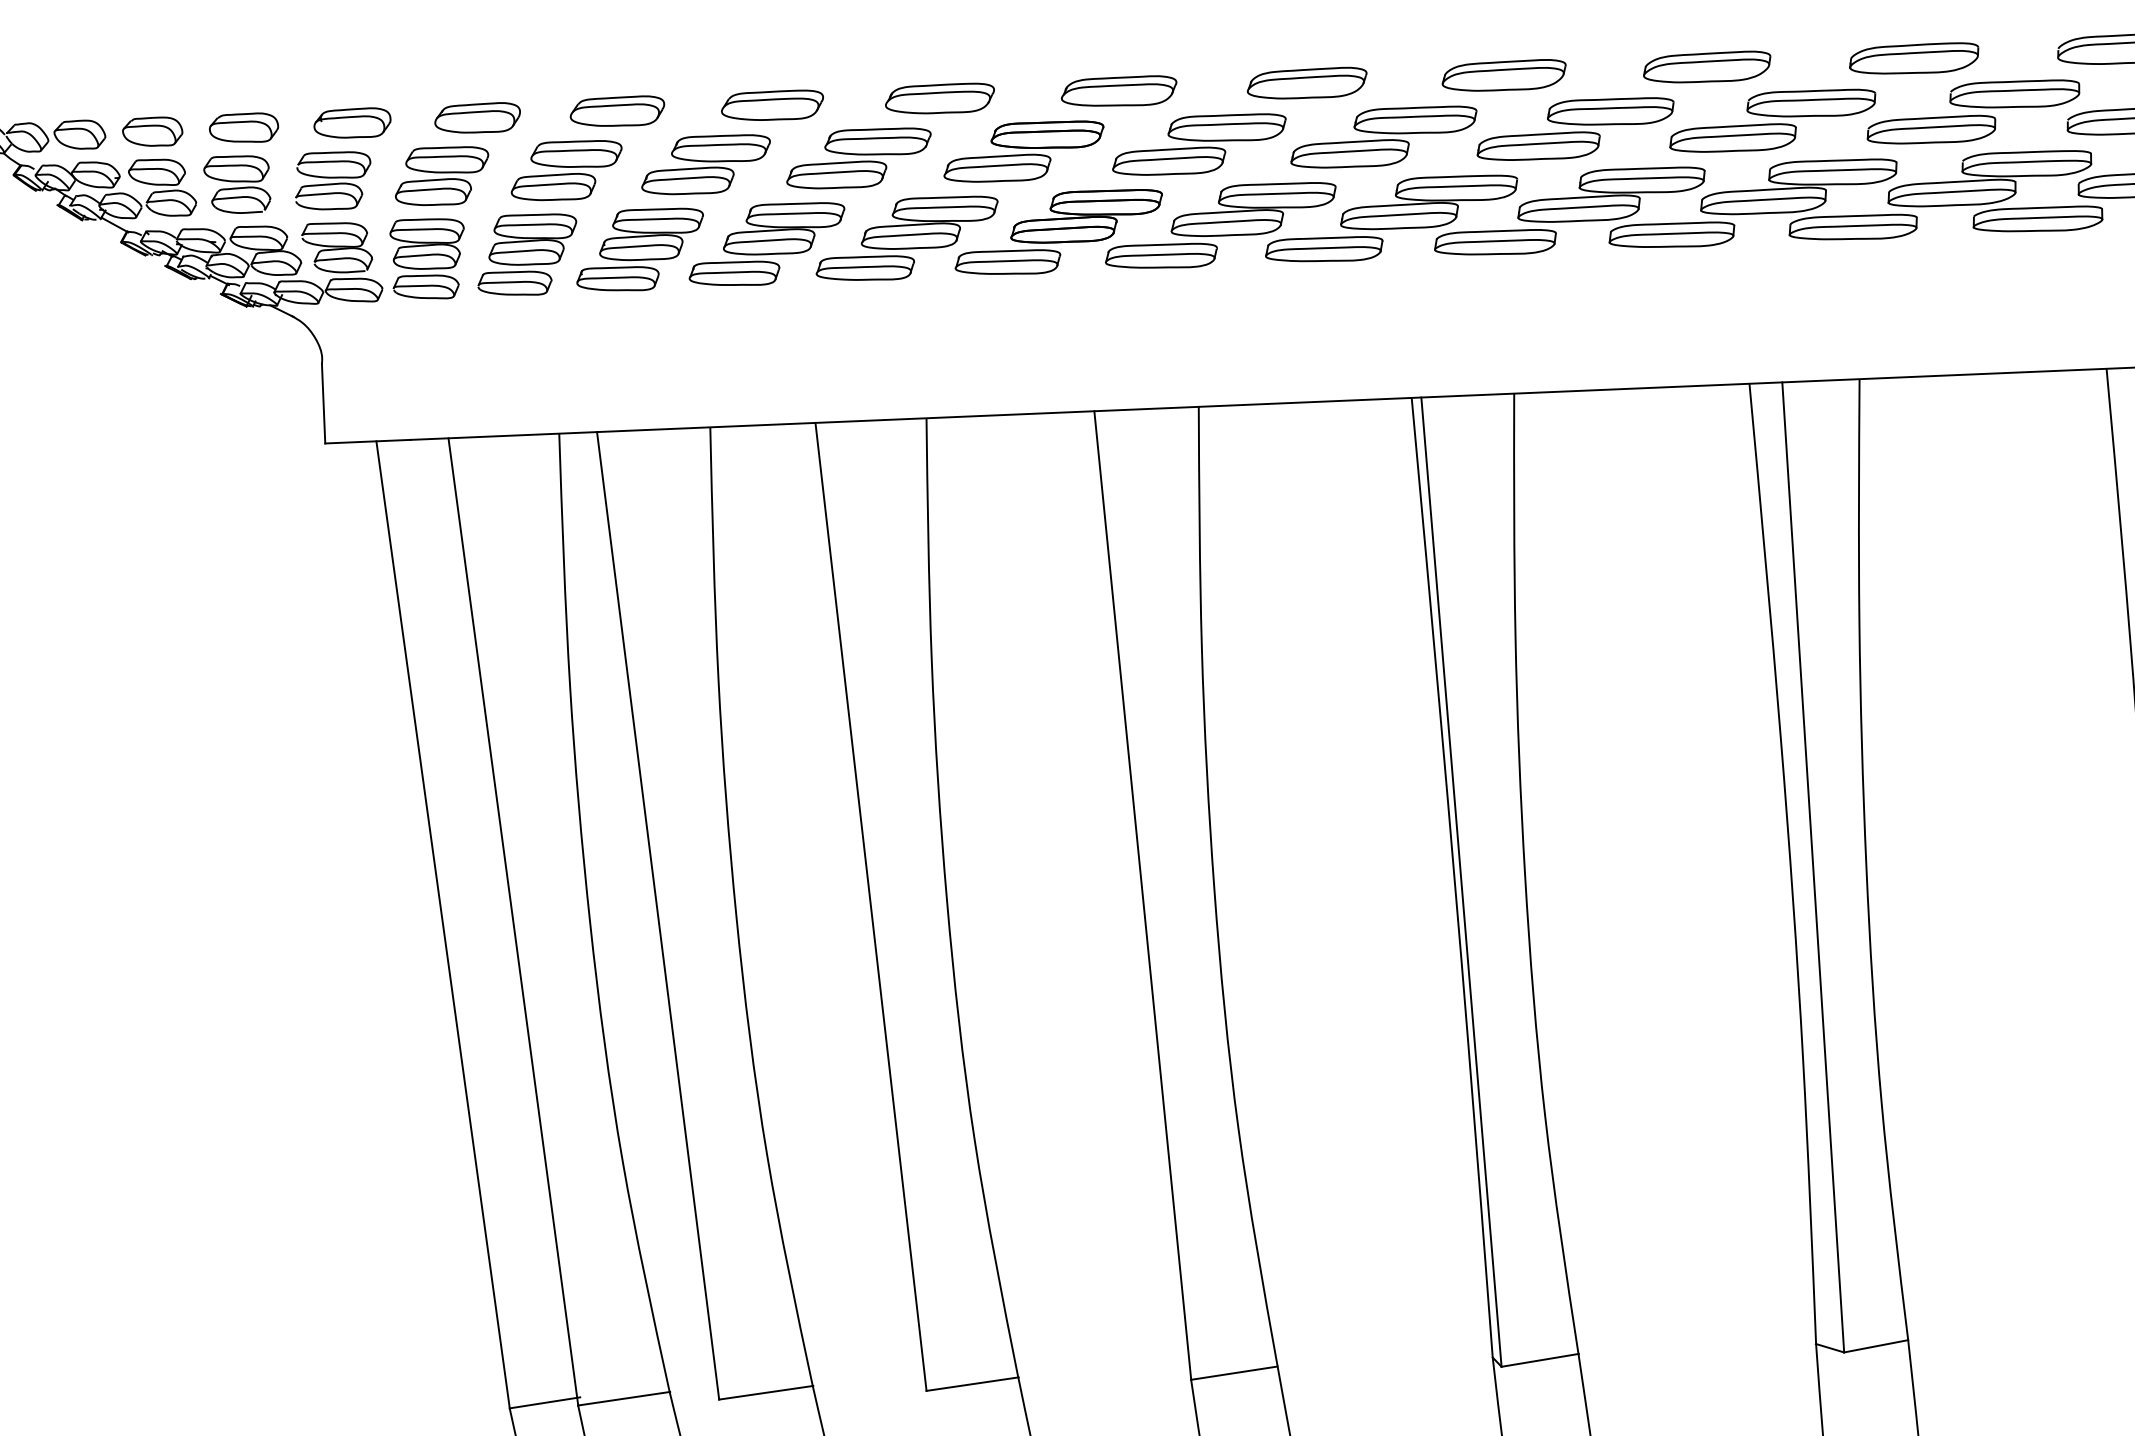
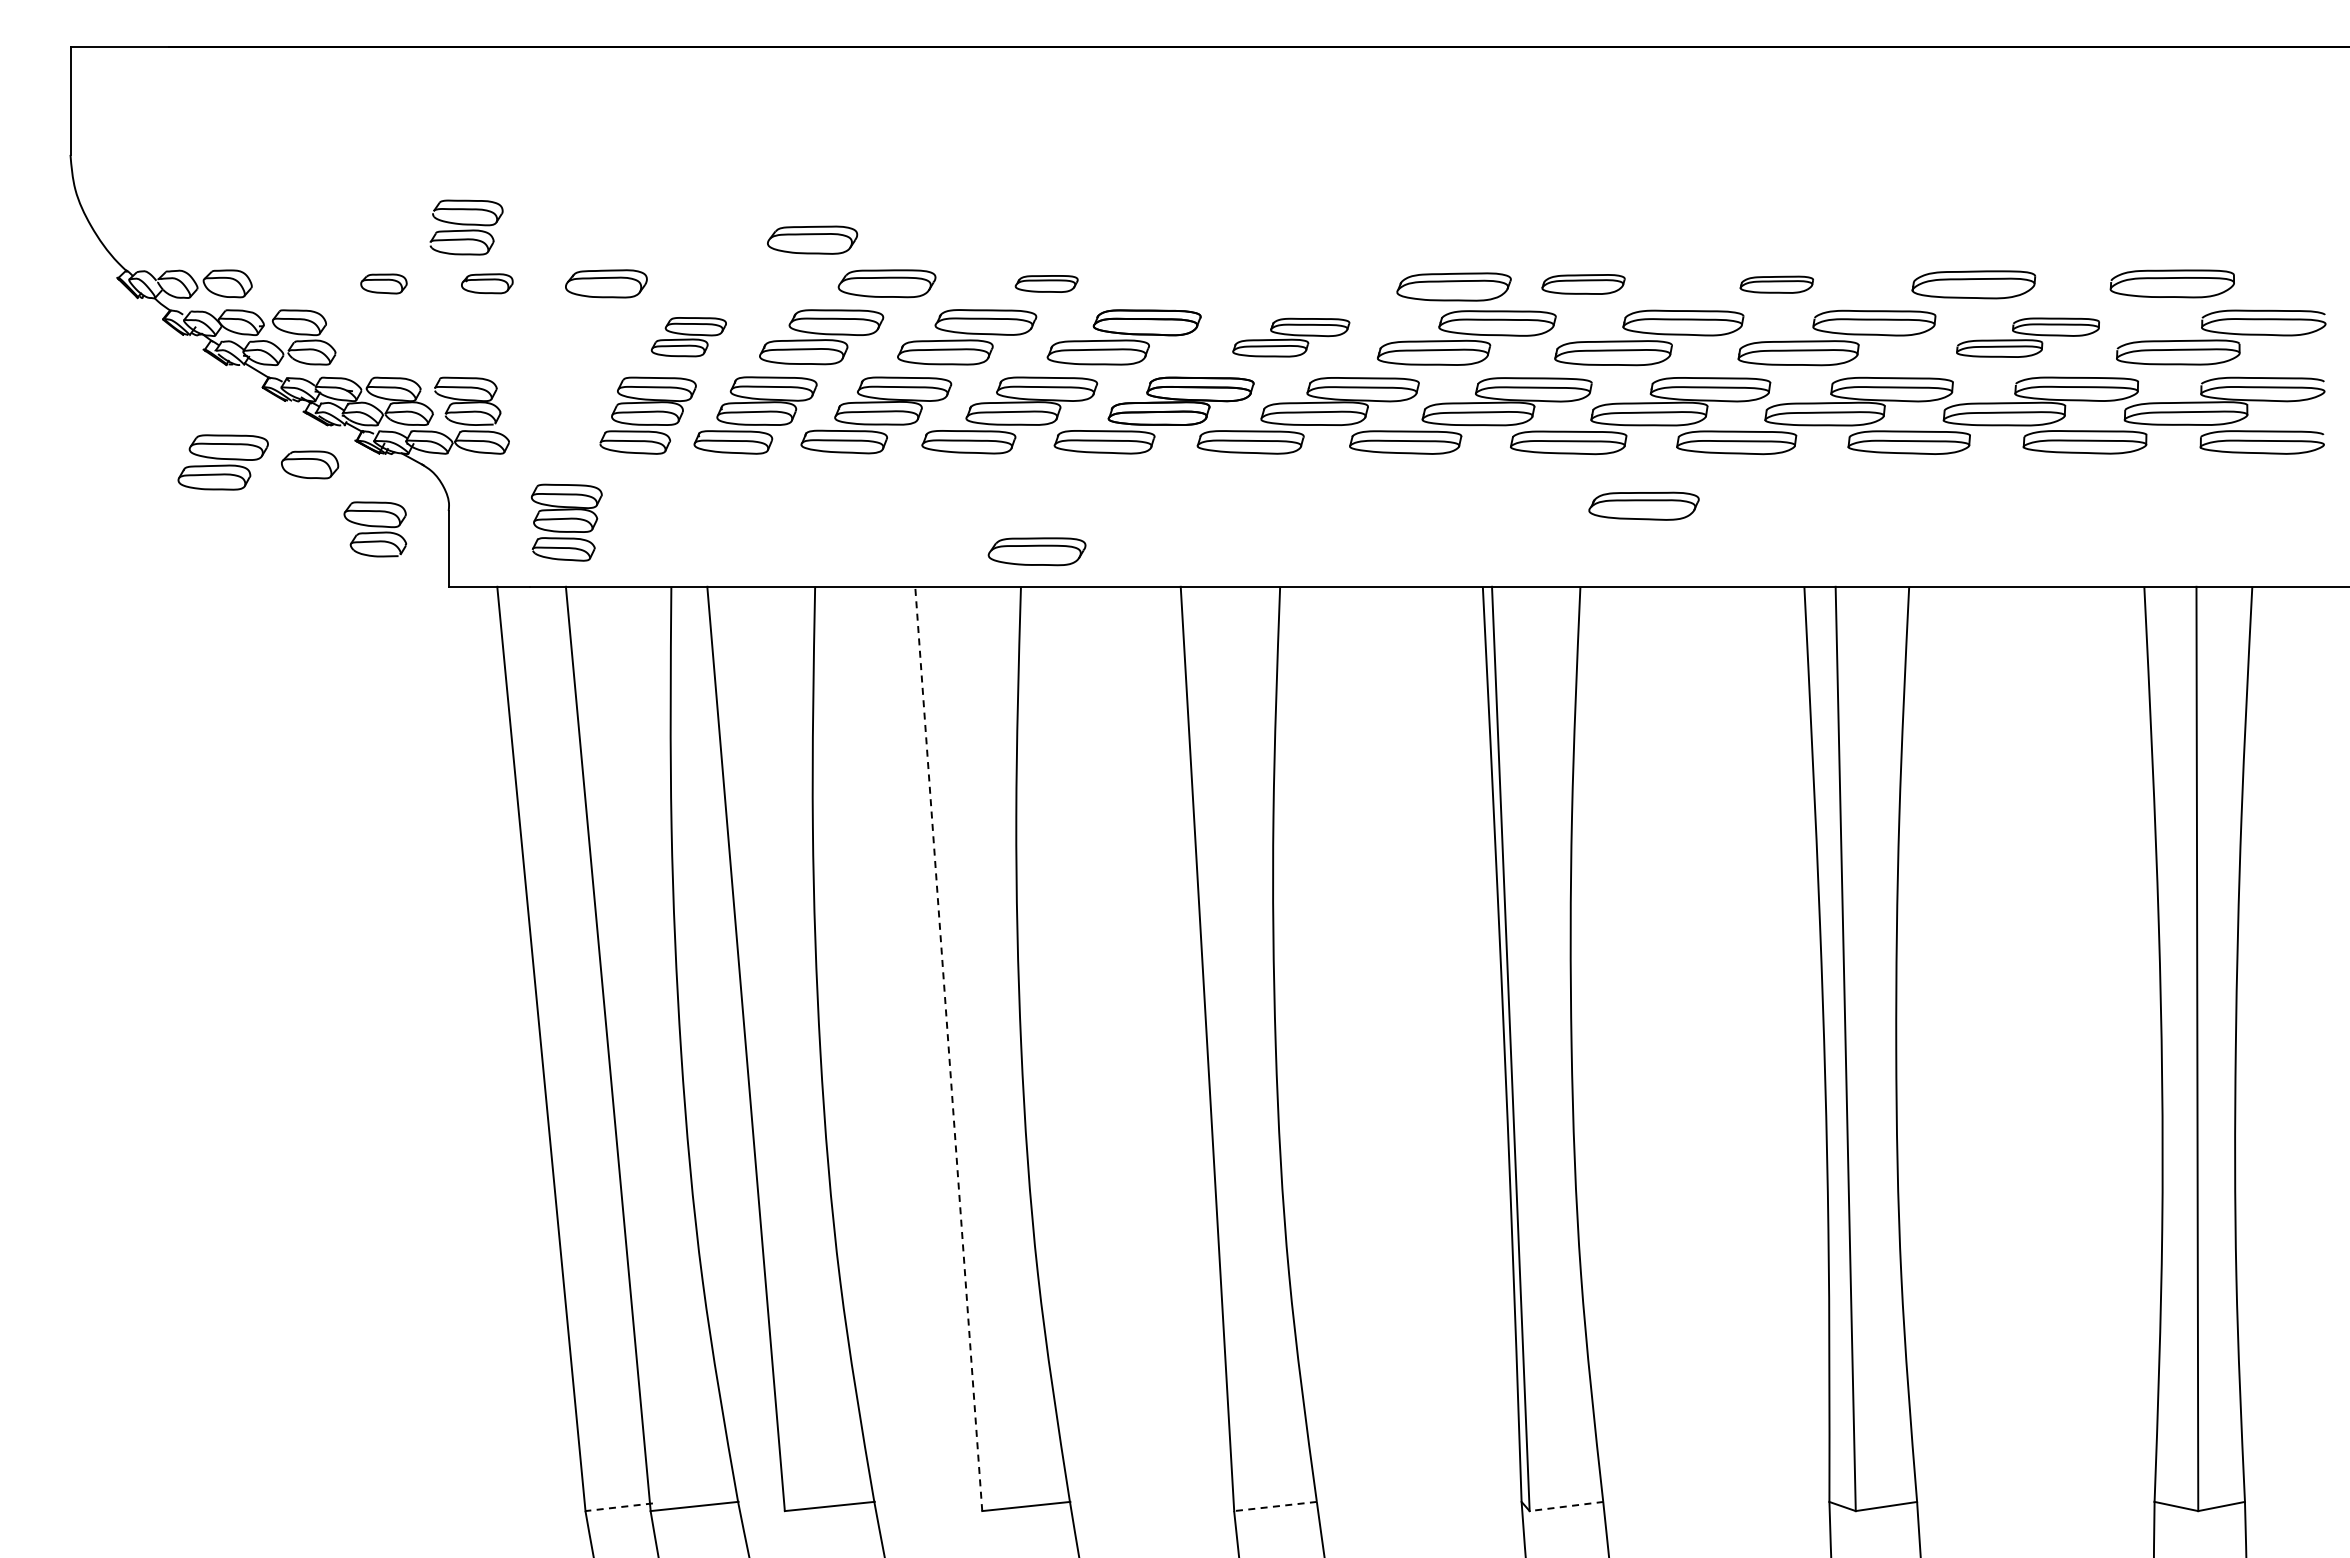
part: (1706, 67) -> (1776, 284), size x0.6
part: (1504, 75) -> (1583, 284), size x0.7
part: (1306, 83) -> (1453, 286), moved
part: (1118, 91) -> (1643, 505), moved
part: (939, 98) -> (1046, 283), size x0.6
part: (617, 110) -> (812, 239), moved
part: (1972, 112) -> (2027, 337), size x0.7
part: (352, 123) -> (487, 283), size x0.7
part: (243, 127) -> (383, 283), size x0.7
part: (153, 131) -> (310, 464), moved
part: (1199, 144) -> (1291, 337), size x0.7
part: (566, 169) -> (688, 336), size x0.7
part: (441, 176) -> (222, 462), moved
part: (333, 180) -> (466, 227), moved
part: (237, 184) -> (375, 529), moved
part: (427, 258) -> (566, 522), moved
part: (941, 380) -> (1036, 551), added
line: (870, 906) -> (948, 1048), solid -> dashed
line: (1540, 1360) -> (1566, 1506), solid -> dashed
line: (1234, 1373) -> (1275, 1506), solid -> dashed
line: (545, 1403) -> (619, 1507), solid -> dashed

